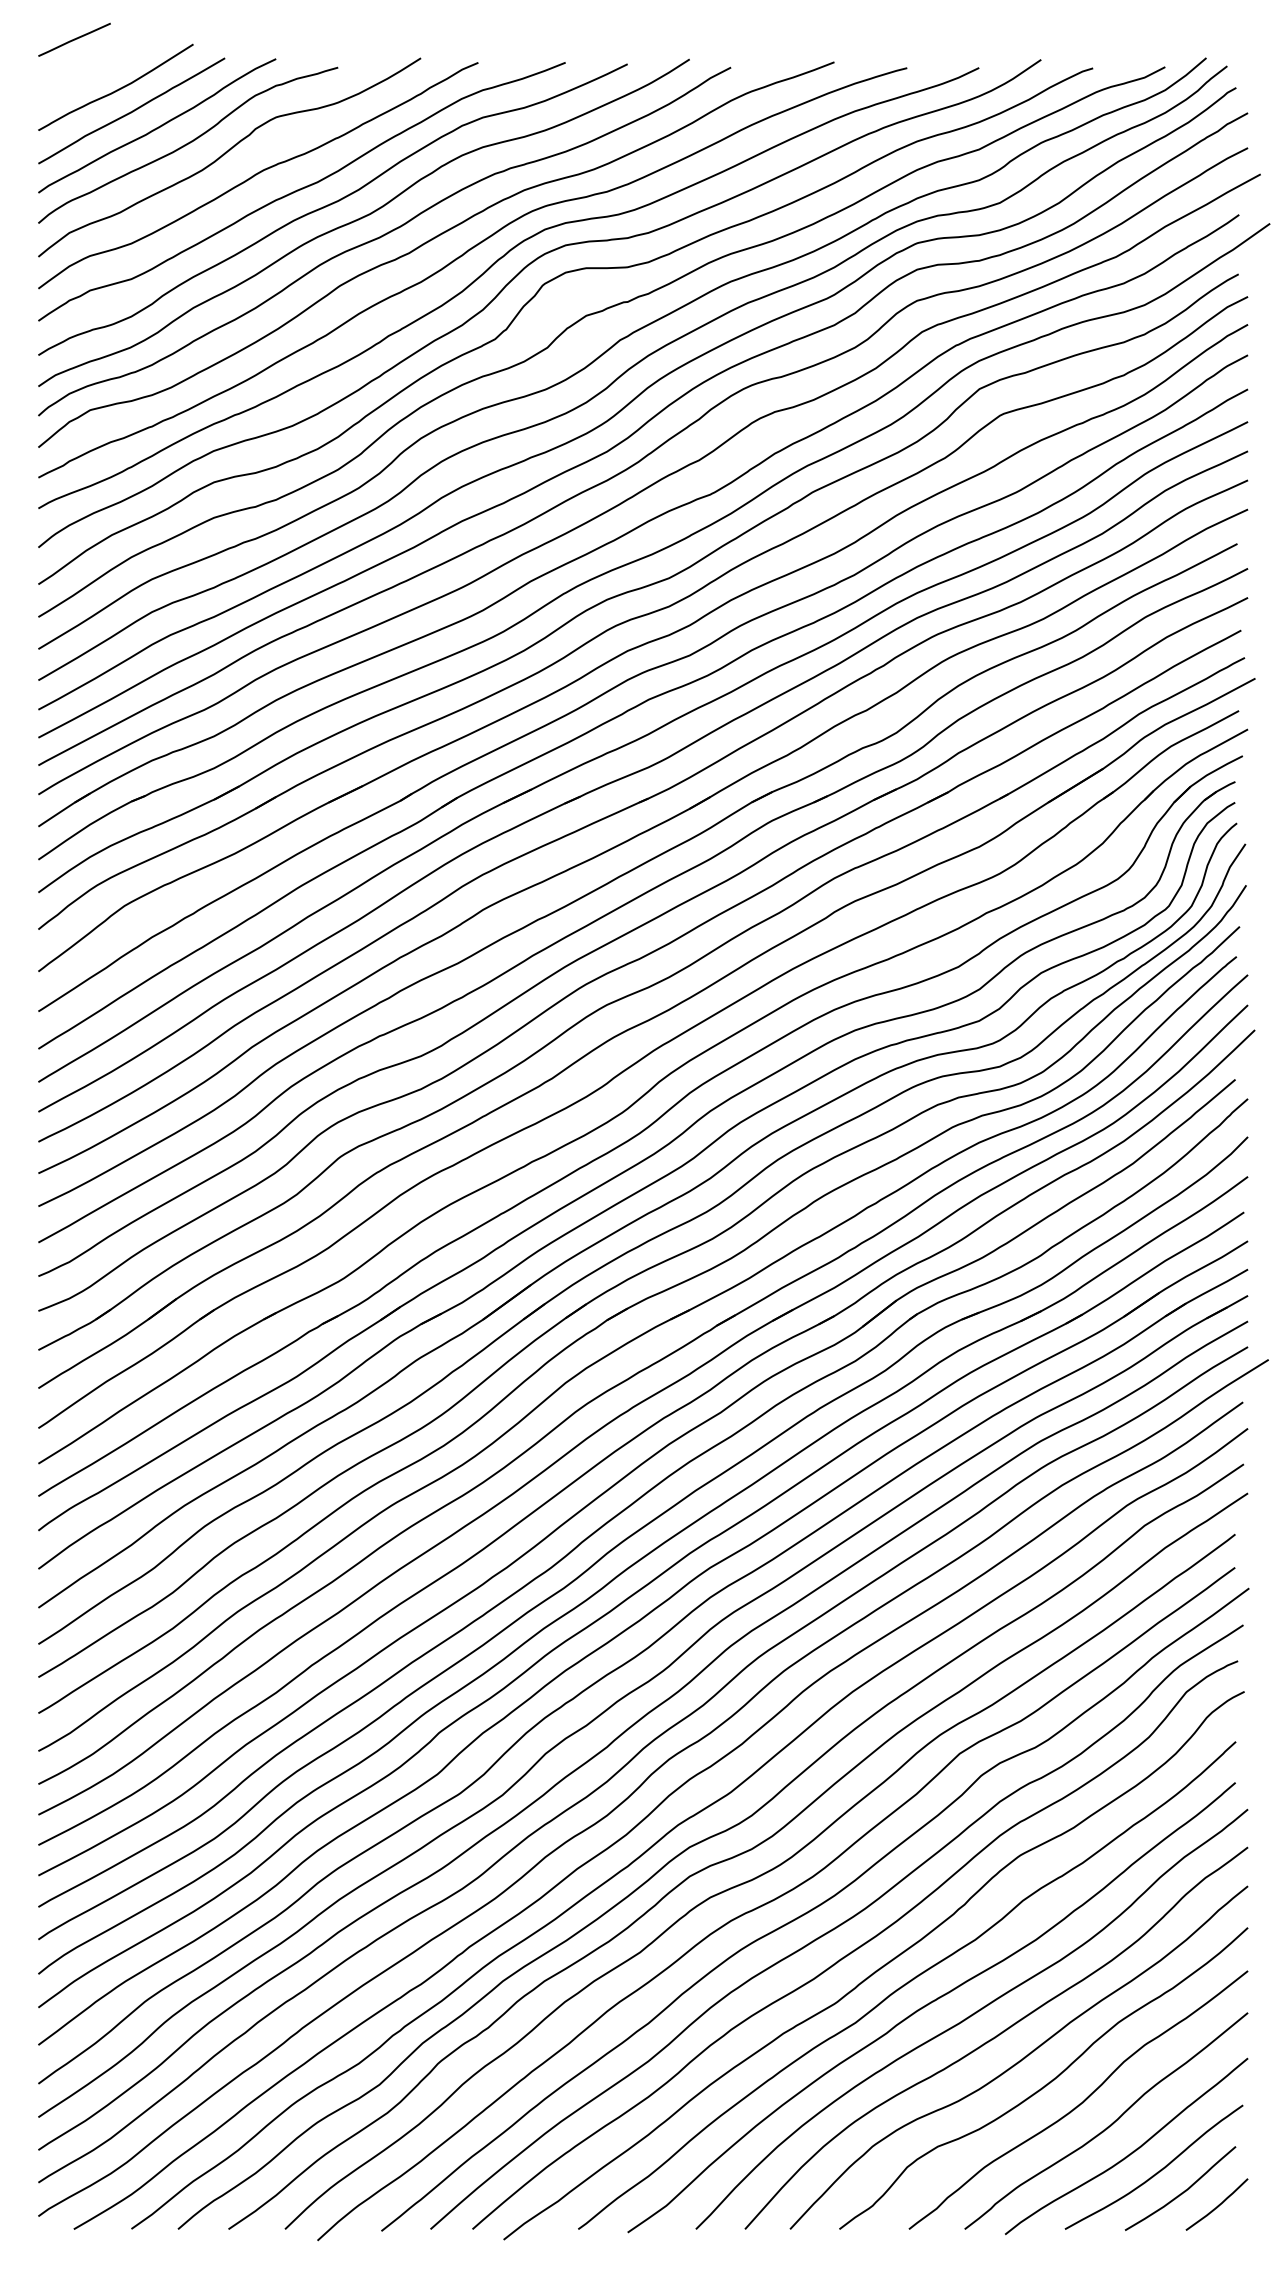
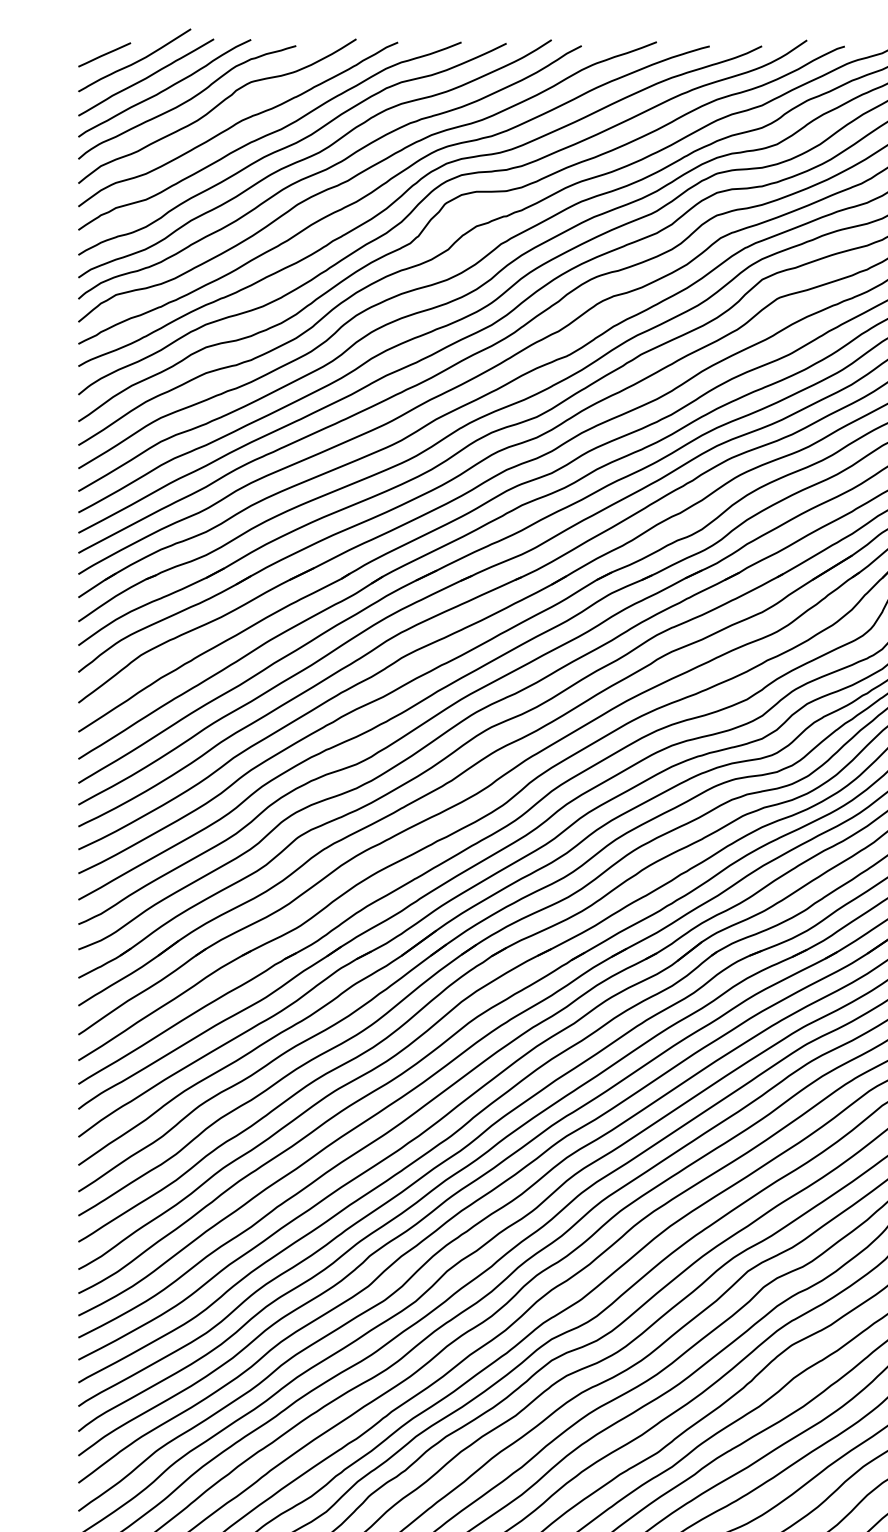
line: (74, 39) -> (104, 54), moved

